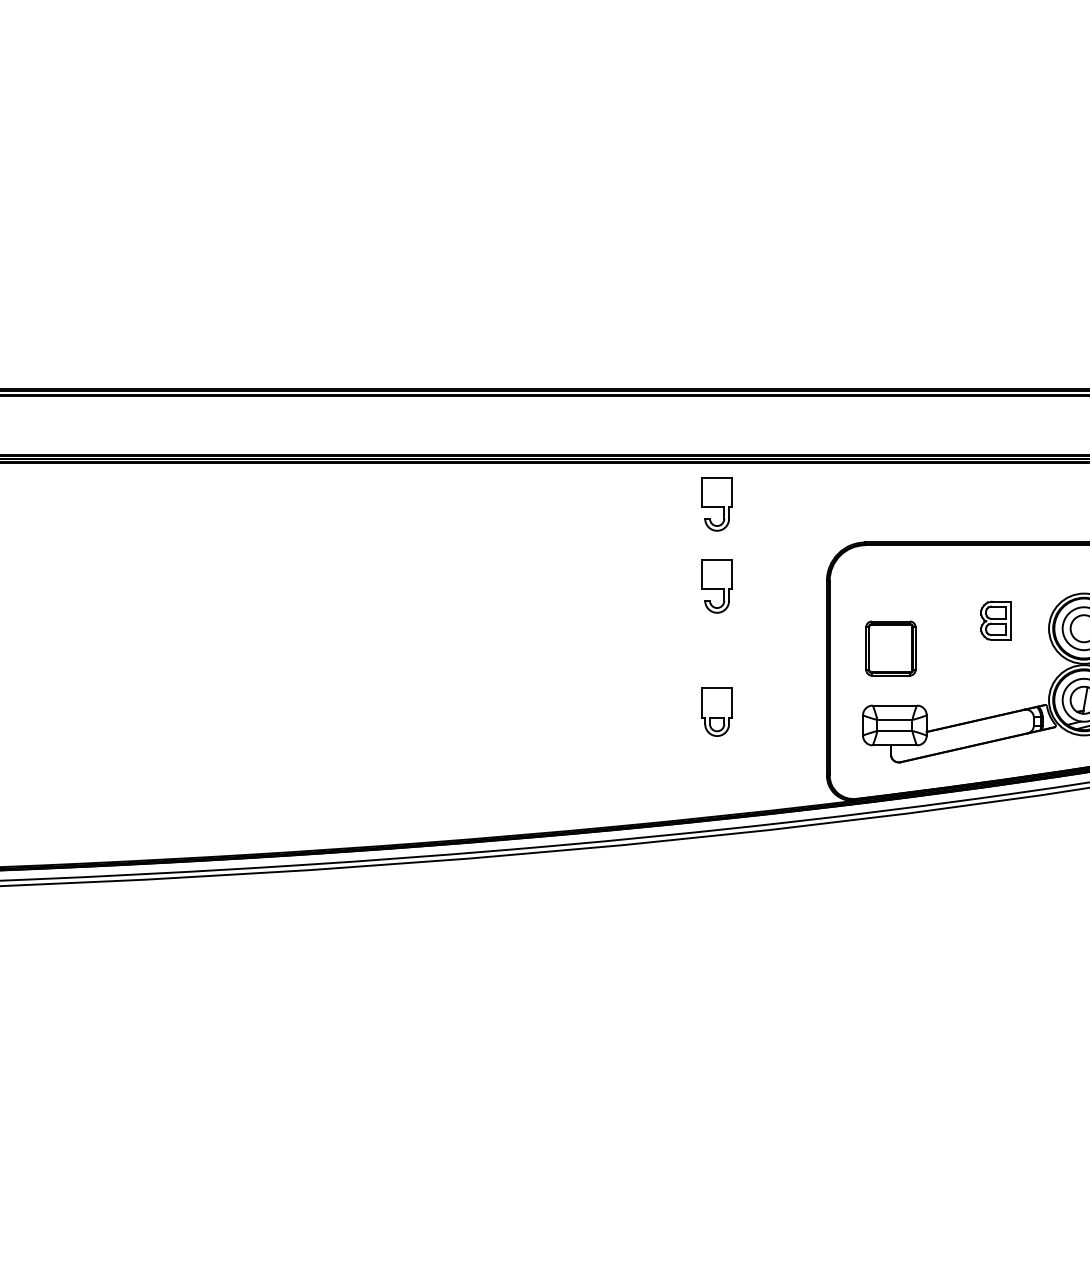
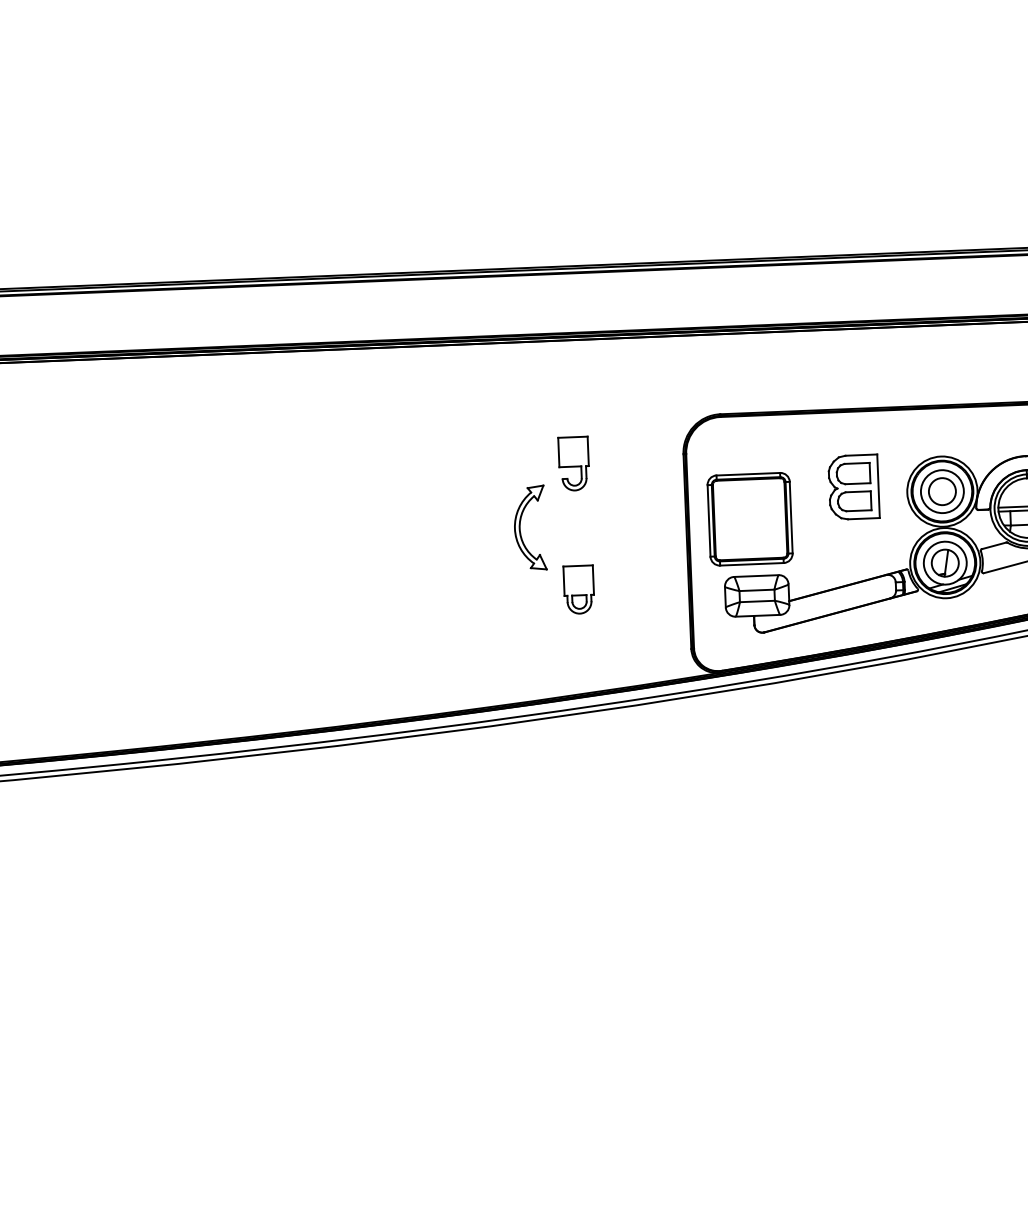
part: (716, 504) -> (570, 382), removed
part: (995, 620) -> (853, 486), size x1.67
part: (661, 648) -> (520, 528), added
part: (890, 648) -> (749, 519), size x1.67

